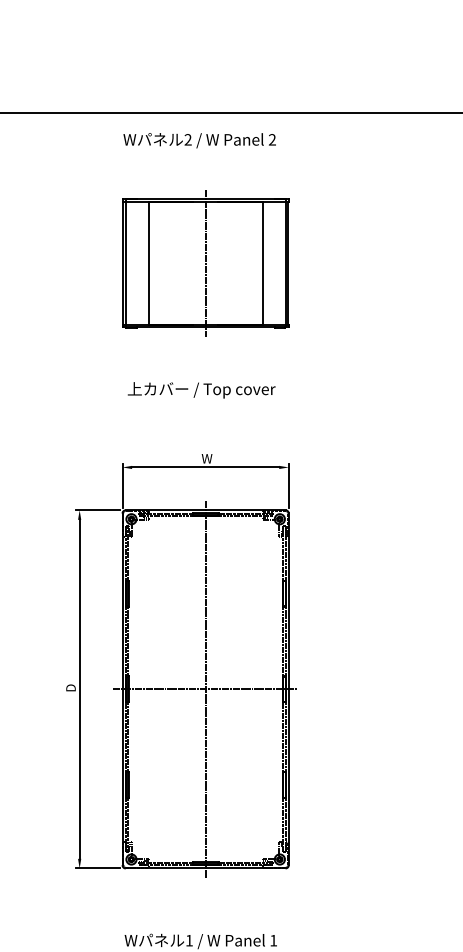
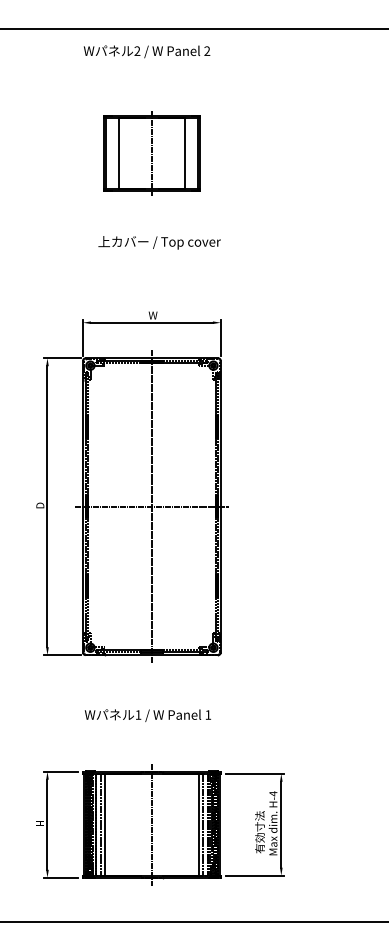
part: (205, 263) -> (151, 153), size x0.7
text: (201, 389) -> (159, 242), moved

